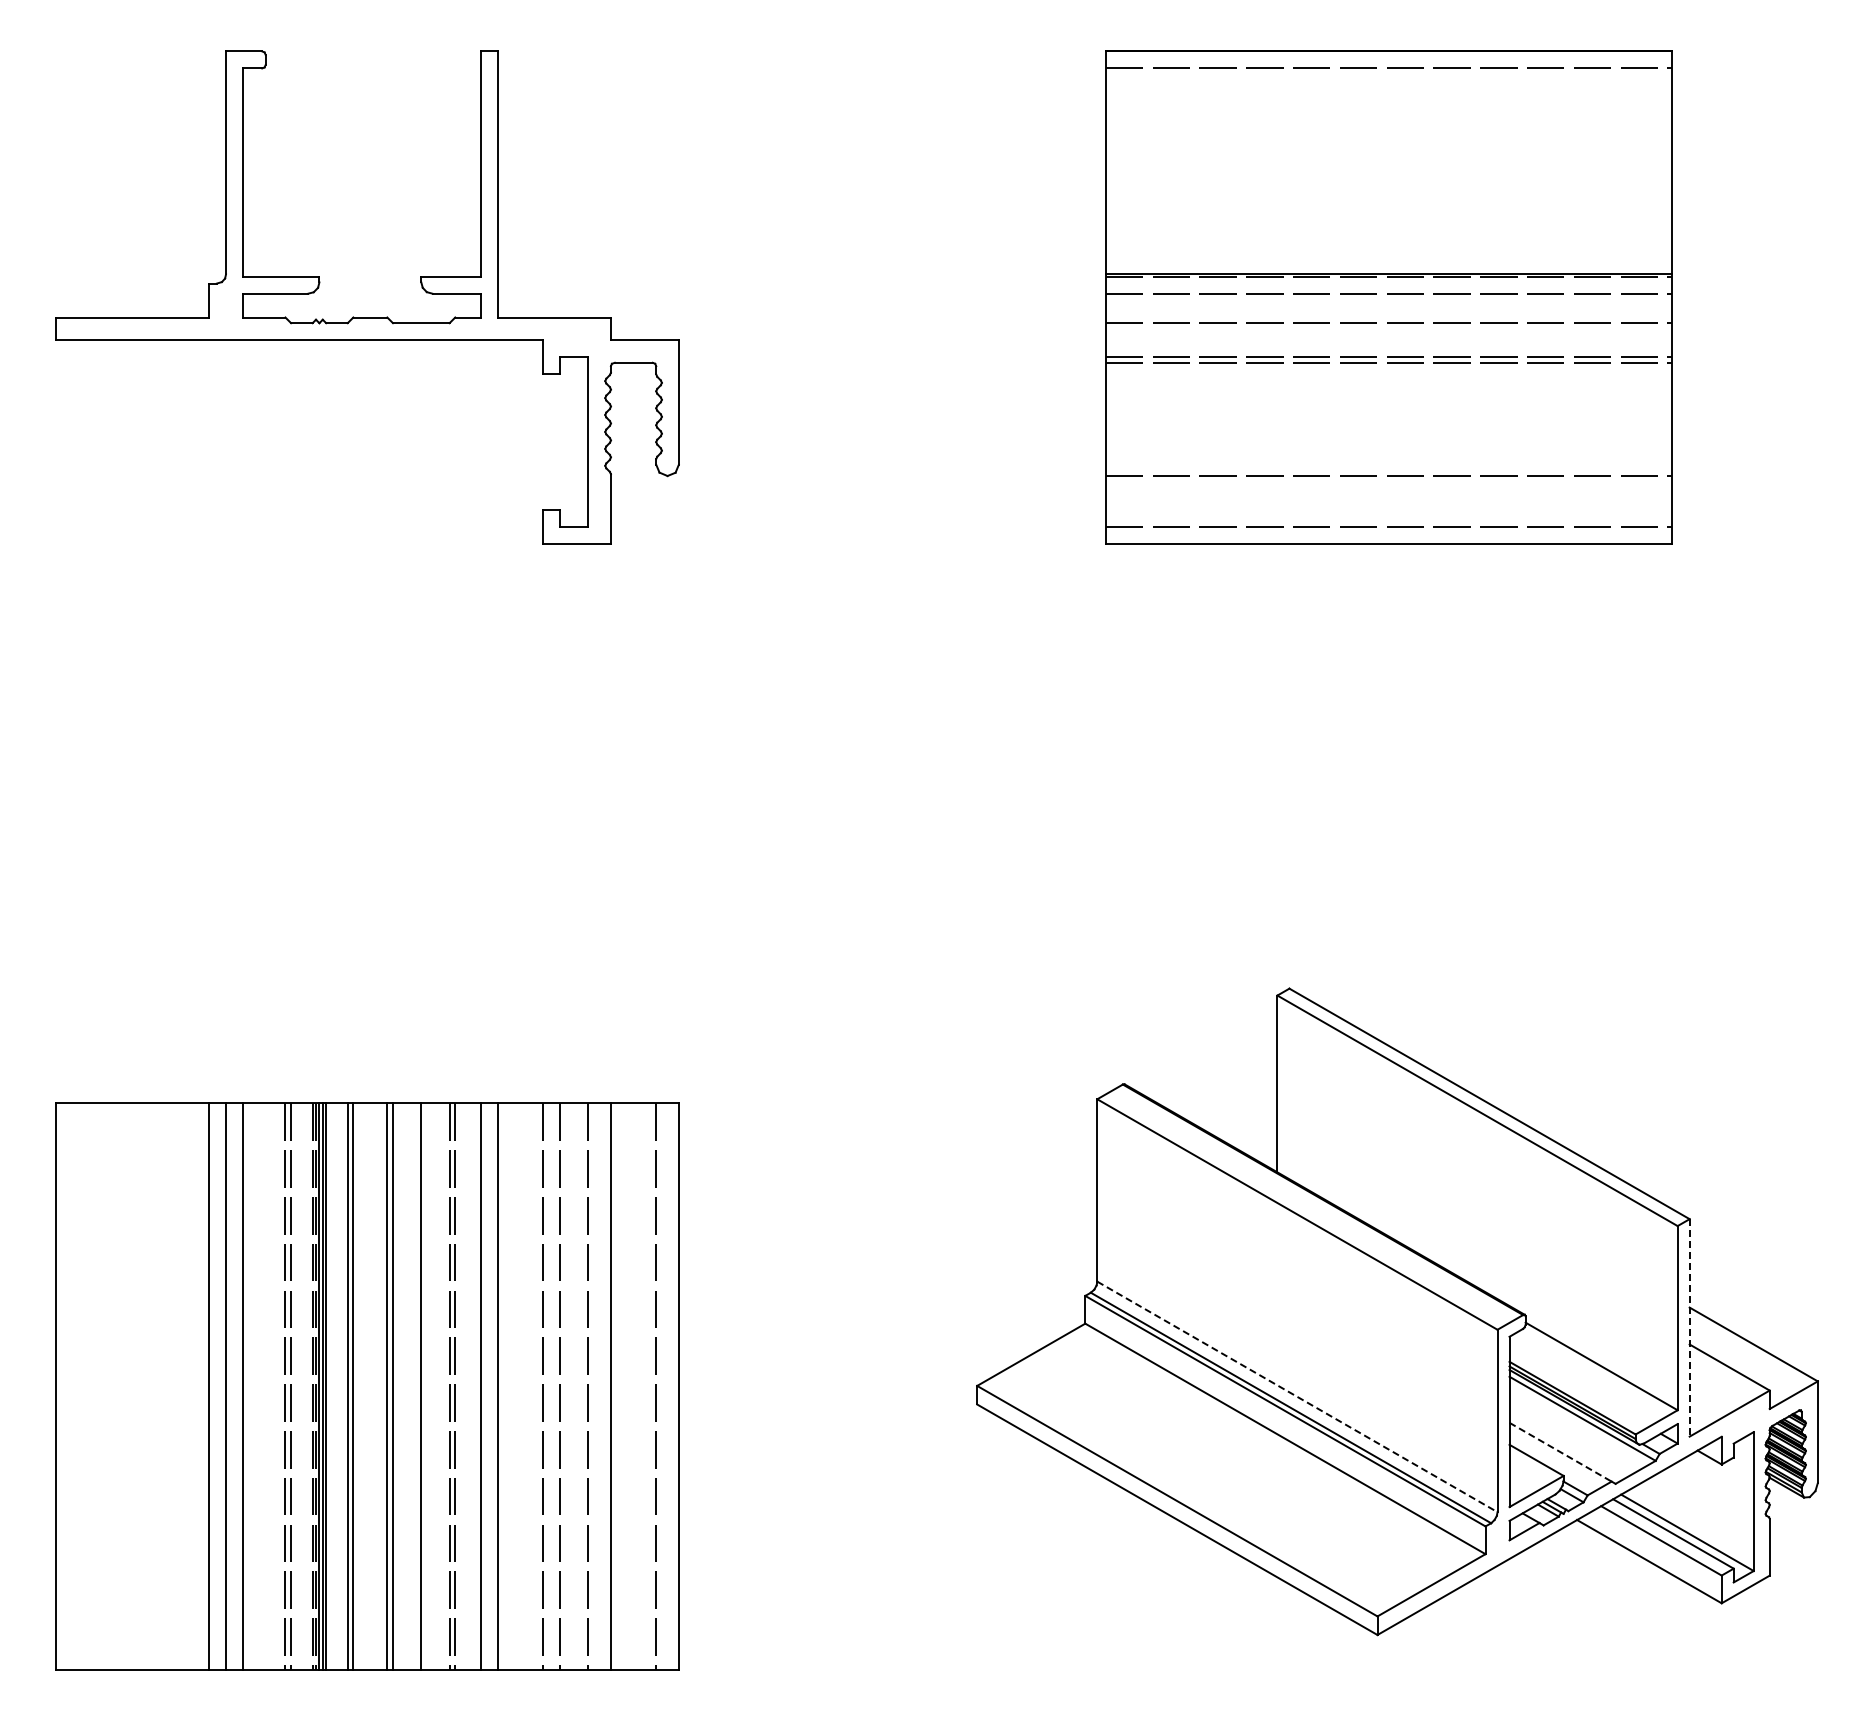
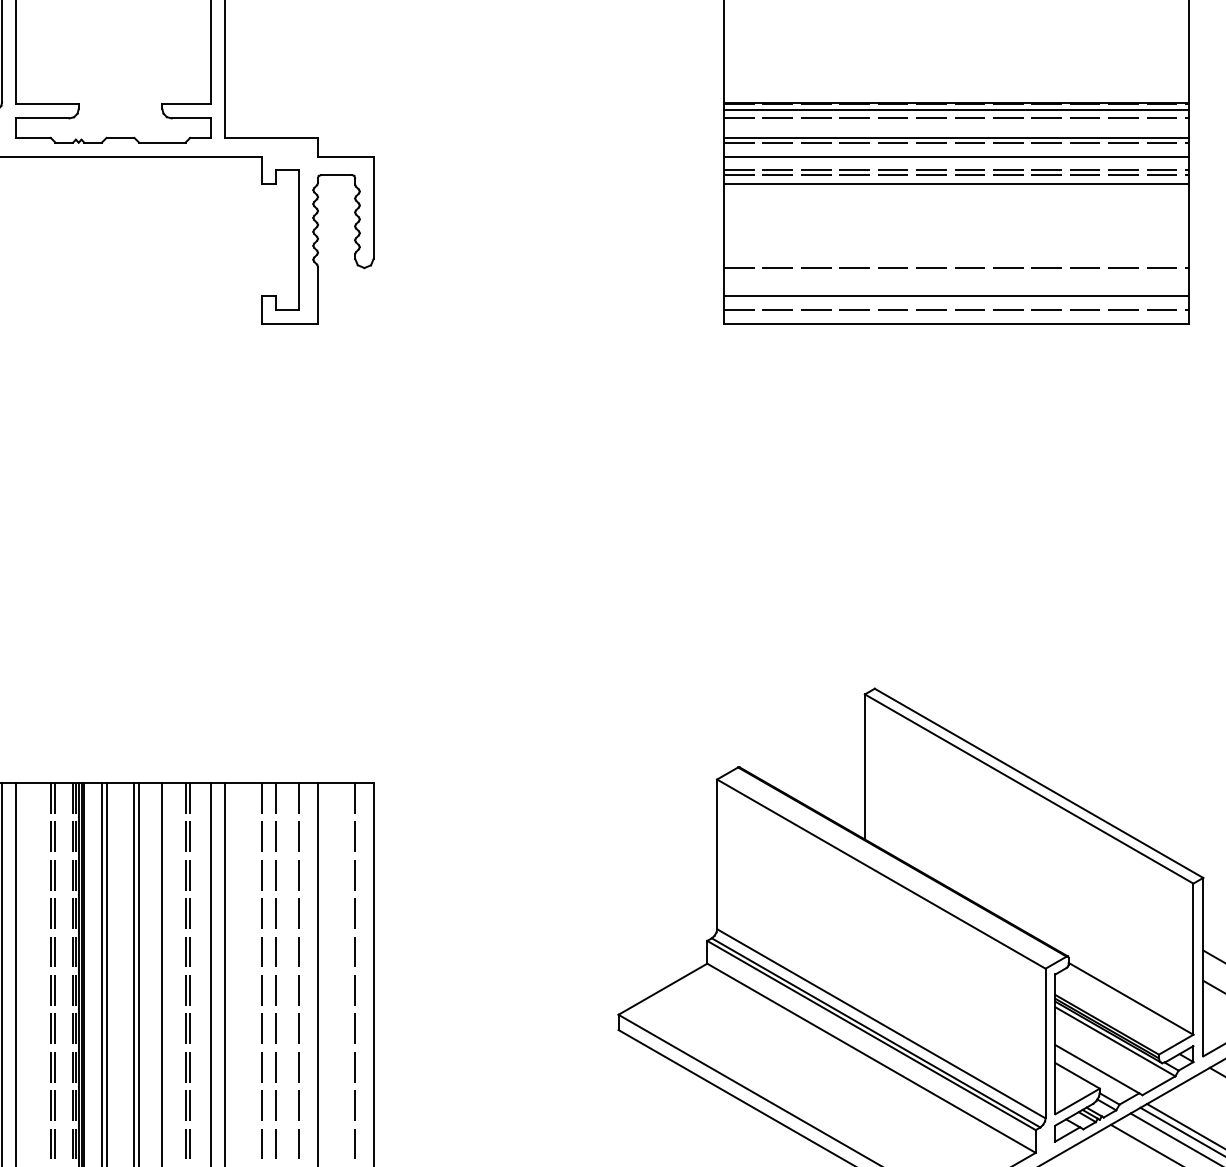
line: (1388, 283) -> (956, 110), added
line: (1388, 317) -> (956, 137), added
line: (1388, 340) -> (956, 156), added
line: (1388, 374) -> (956, 184), added
line: (1388, 509) -> (956, 295), added
line: (1689, 1327) -> (1203, 966), dashed -> solid
line: (1297, 1396) -> (881, 1023), dashed -> solid
line: (1560, 1452) -> (1097, 1069), dashed -> solid

